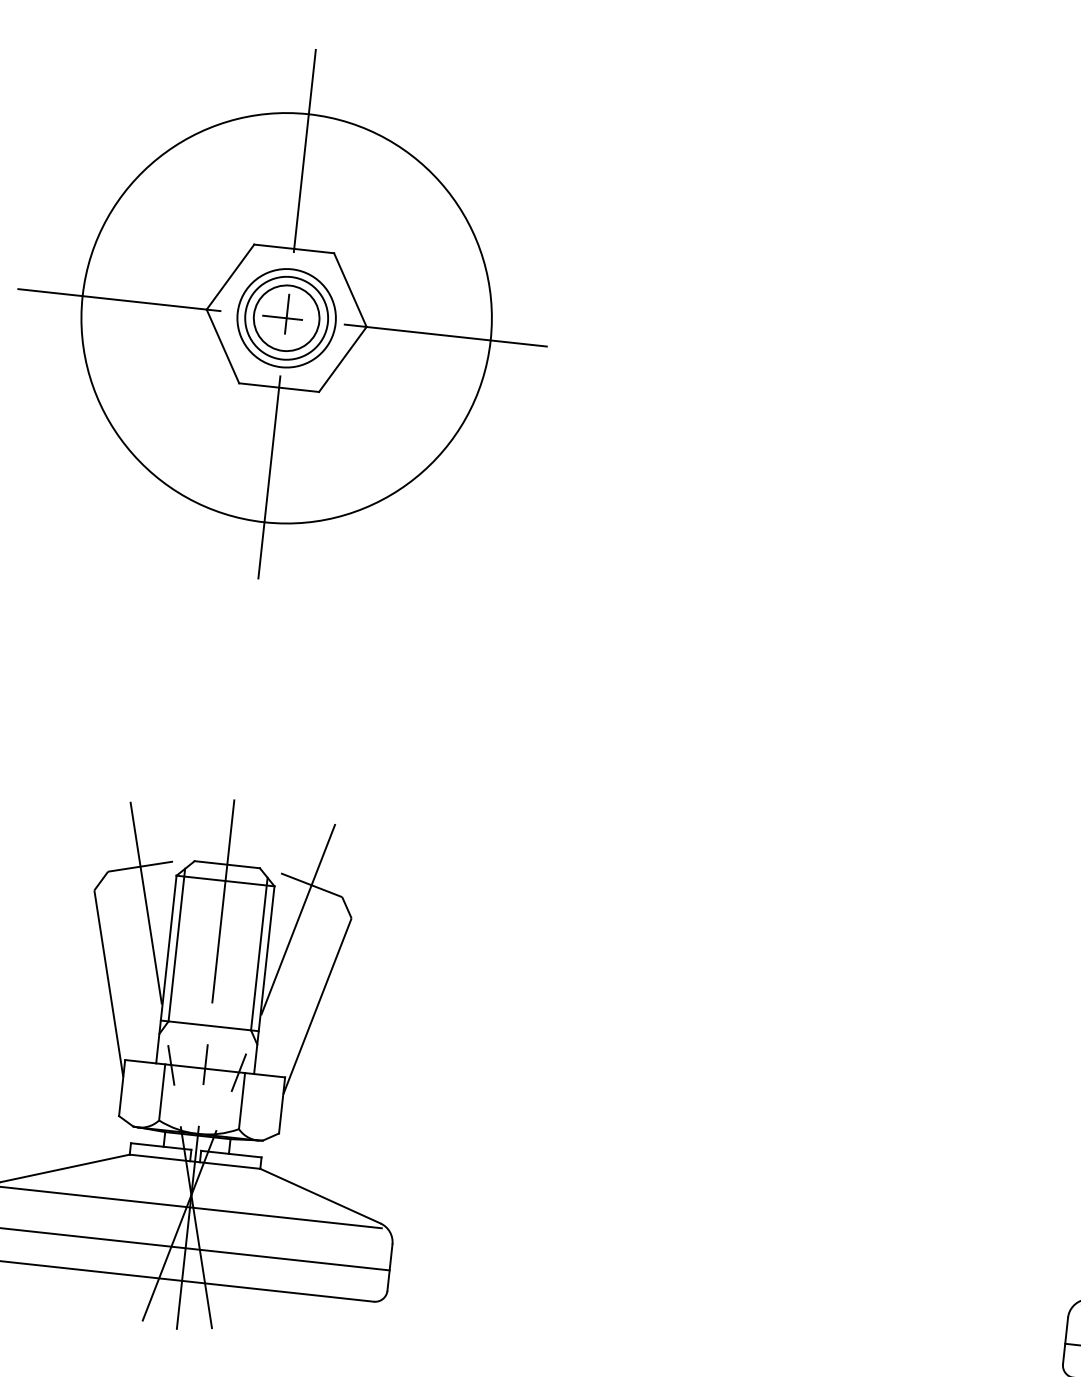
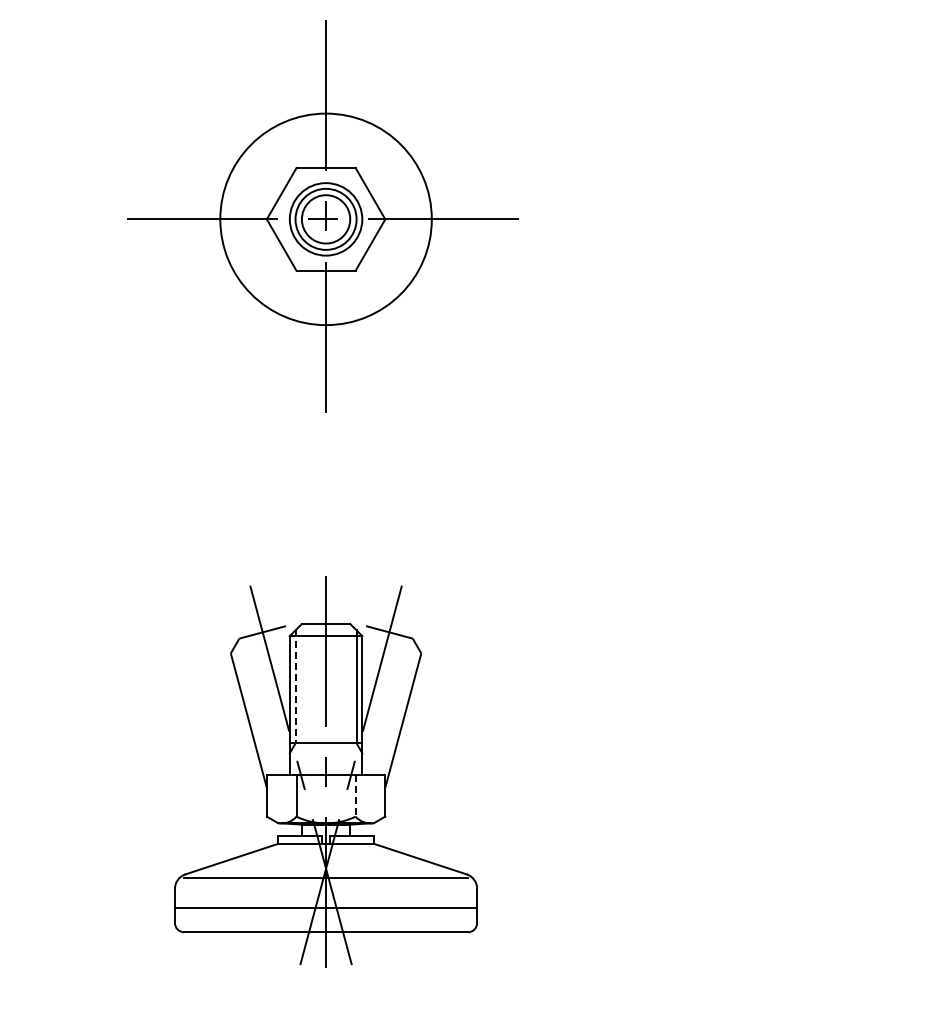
circle: (287, 318) -> (326, 219), size x0.7
line: (176, 945) -> (295, 687), solid -> dashed
line: (241, 1100) -> (355, 795), solid -> dashed

